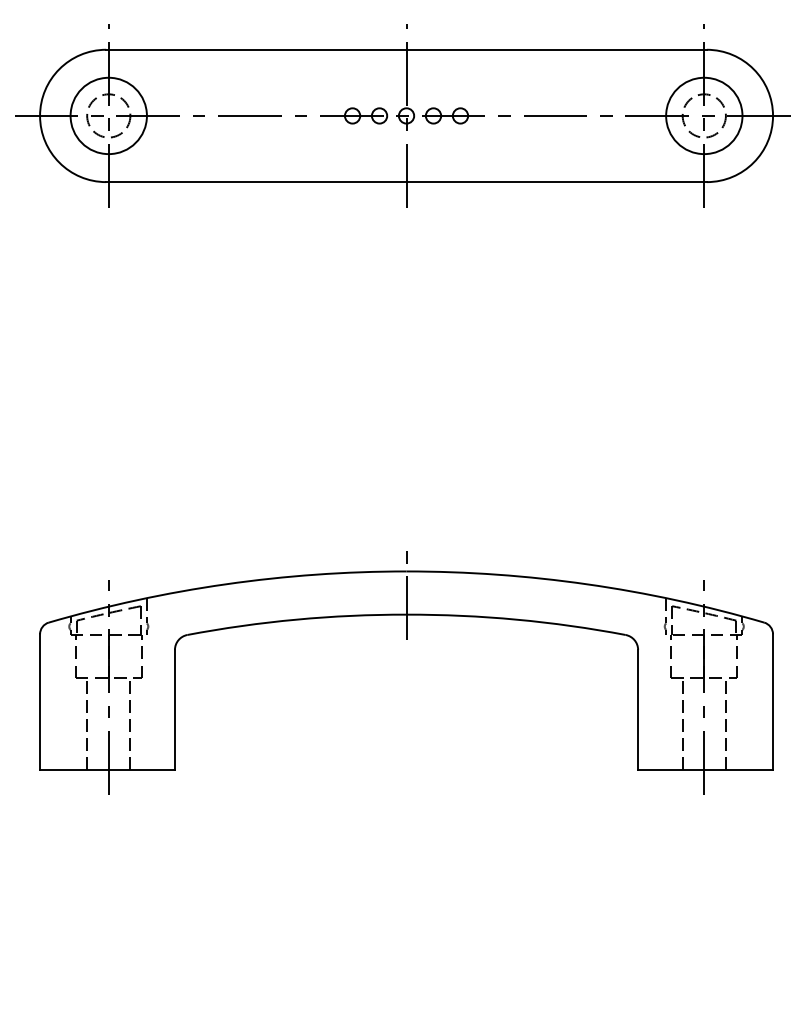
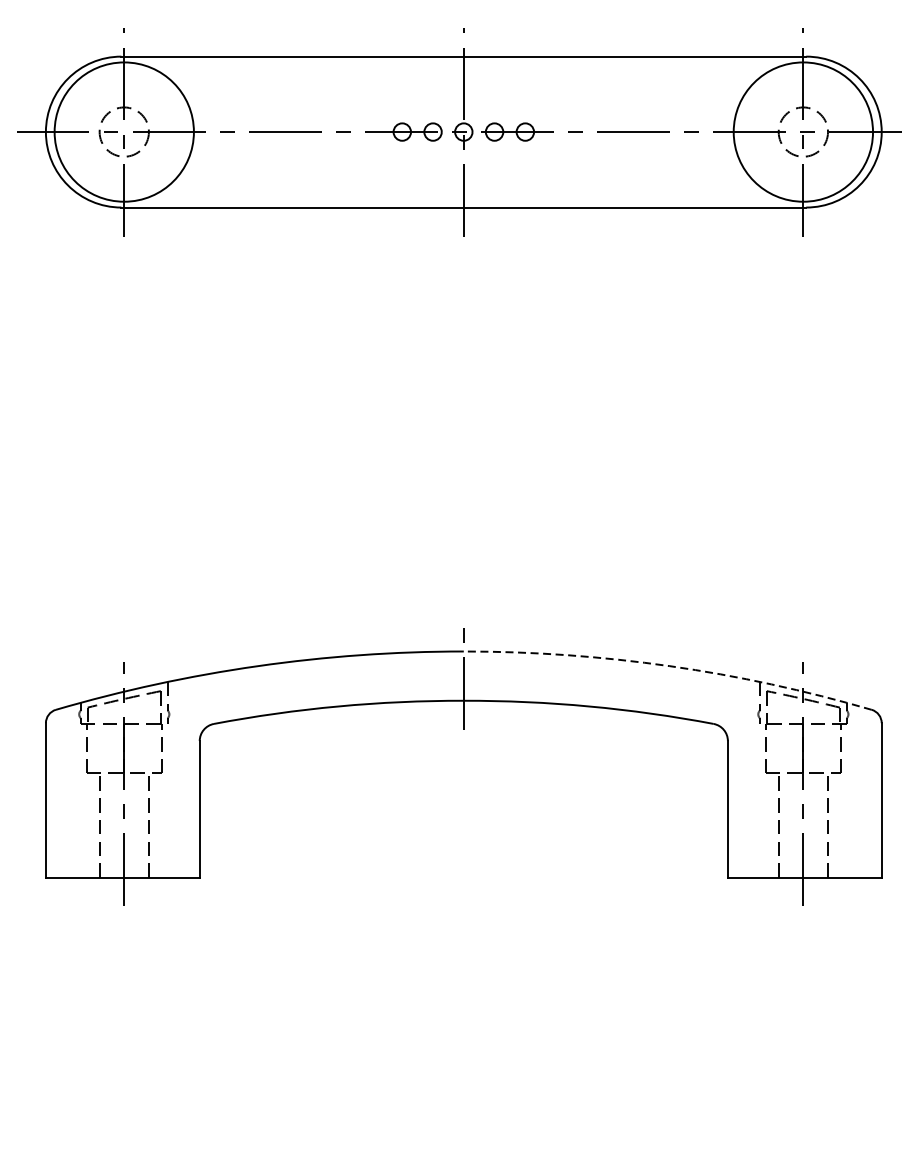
circle: (108, 115) -> (123, 131), size x1.6
circle: (704, 115) -> (803, 131), size x1.6
arc: (587, 584) -> (670, 666), solid -> dashed

